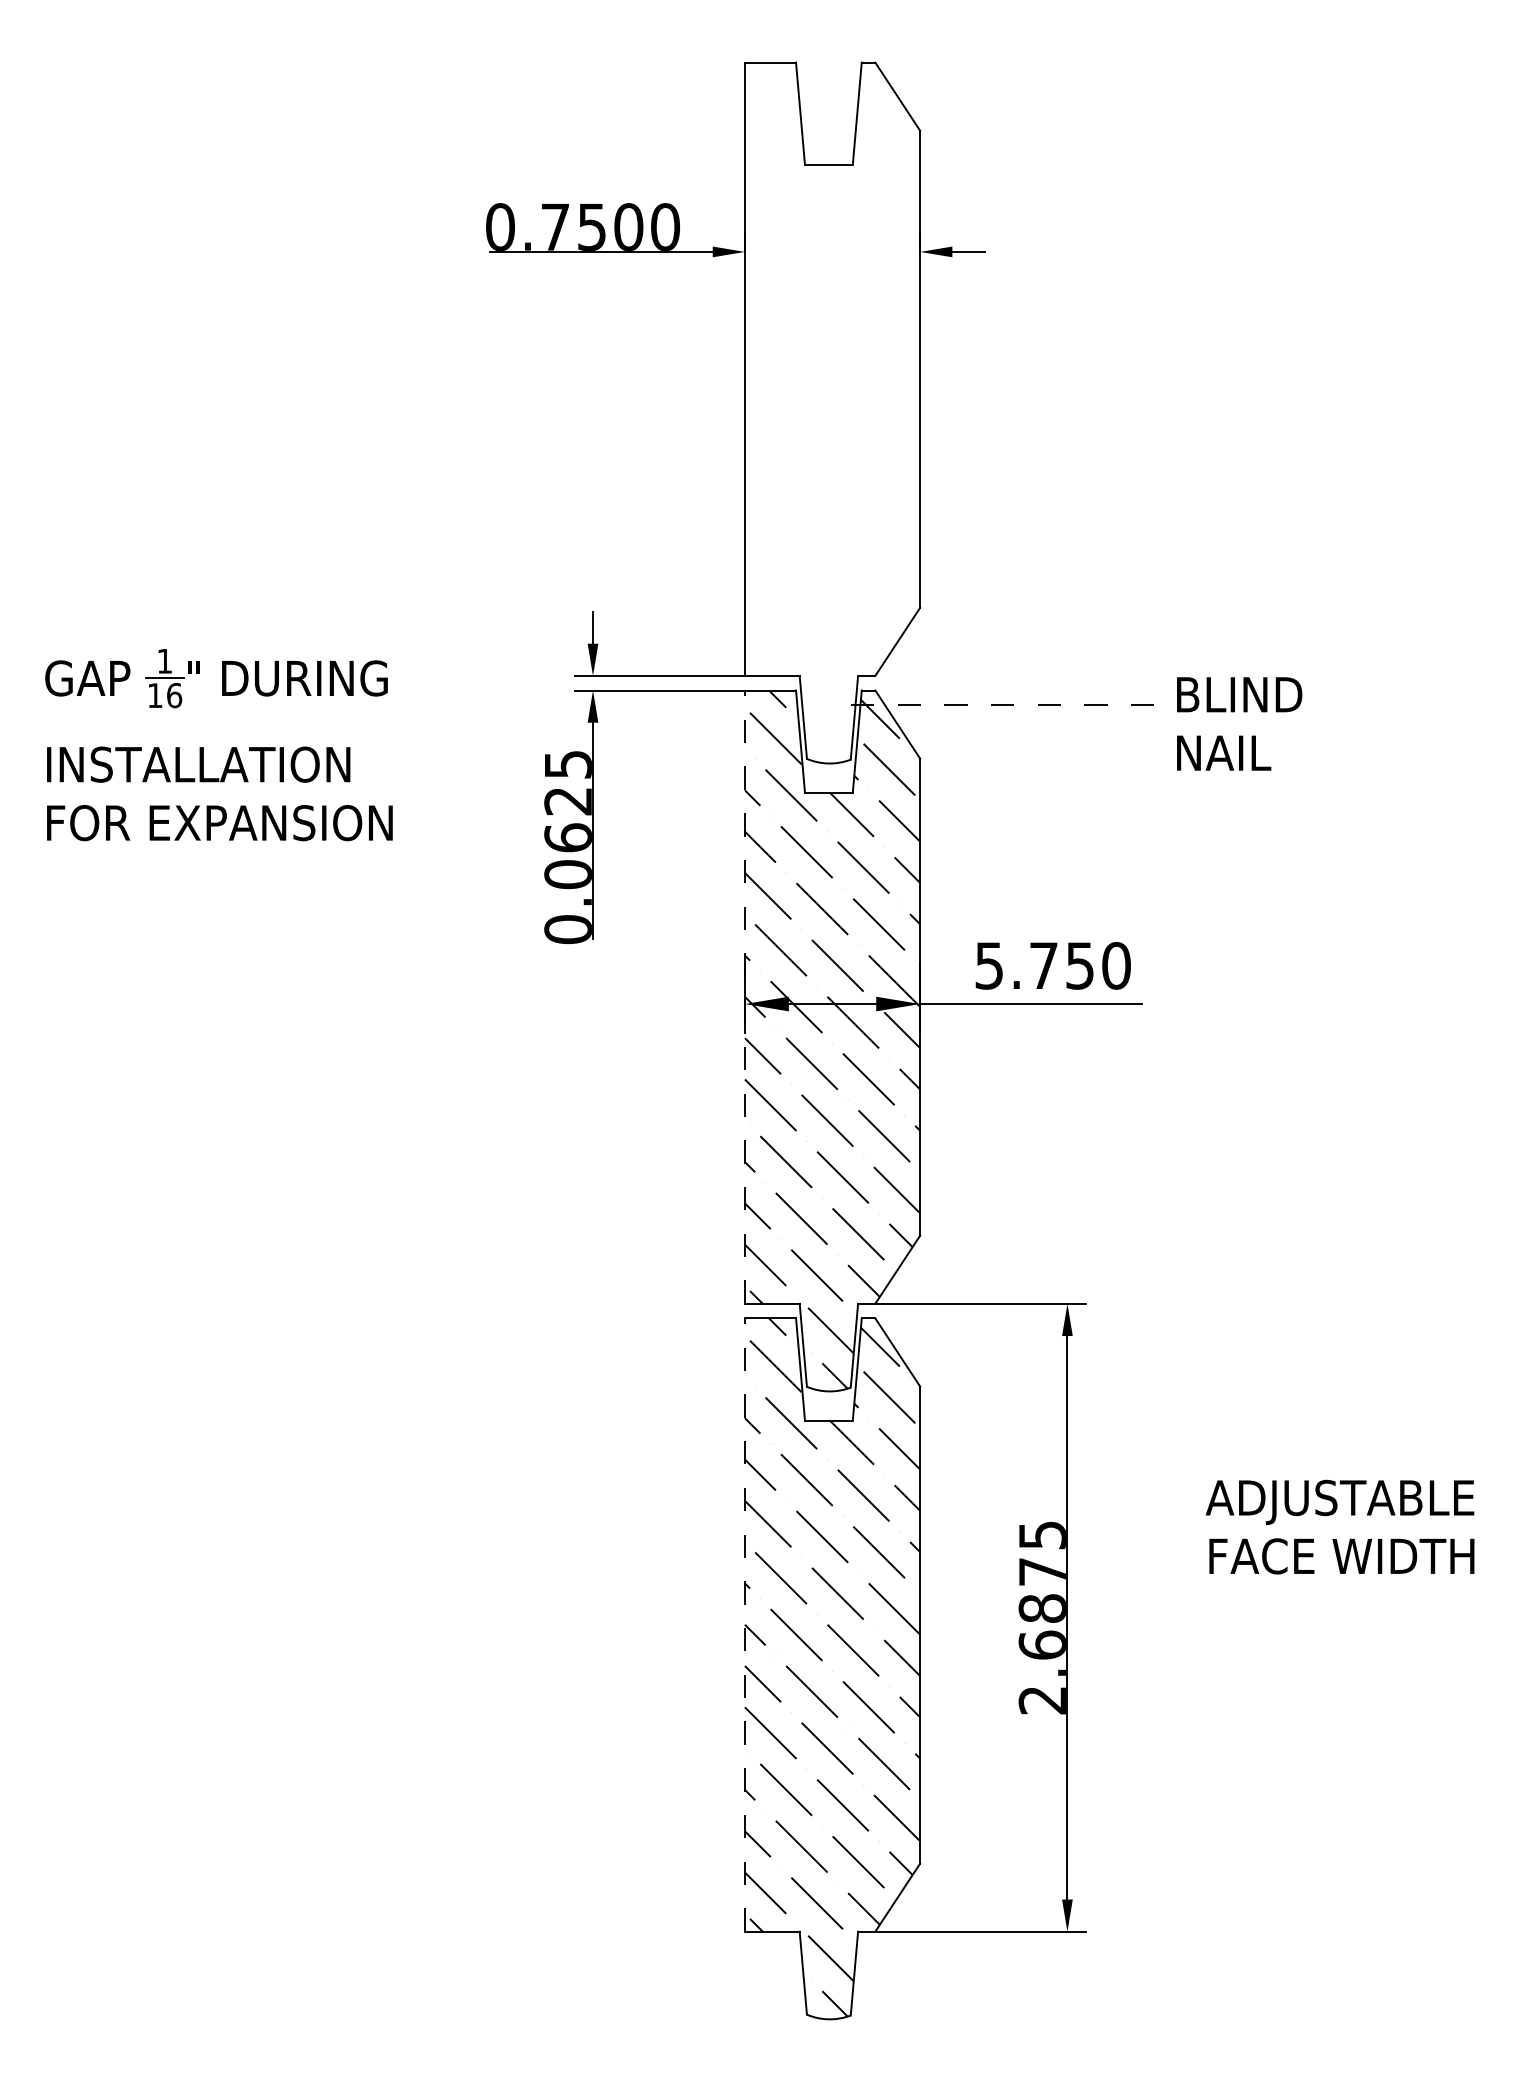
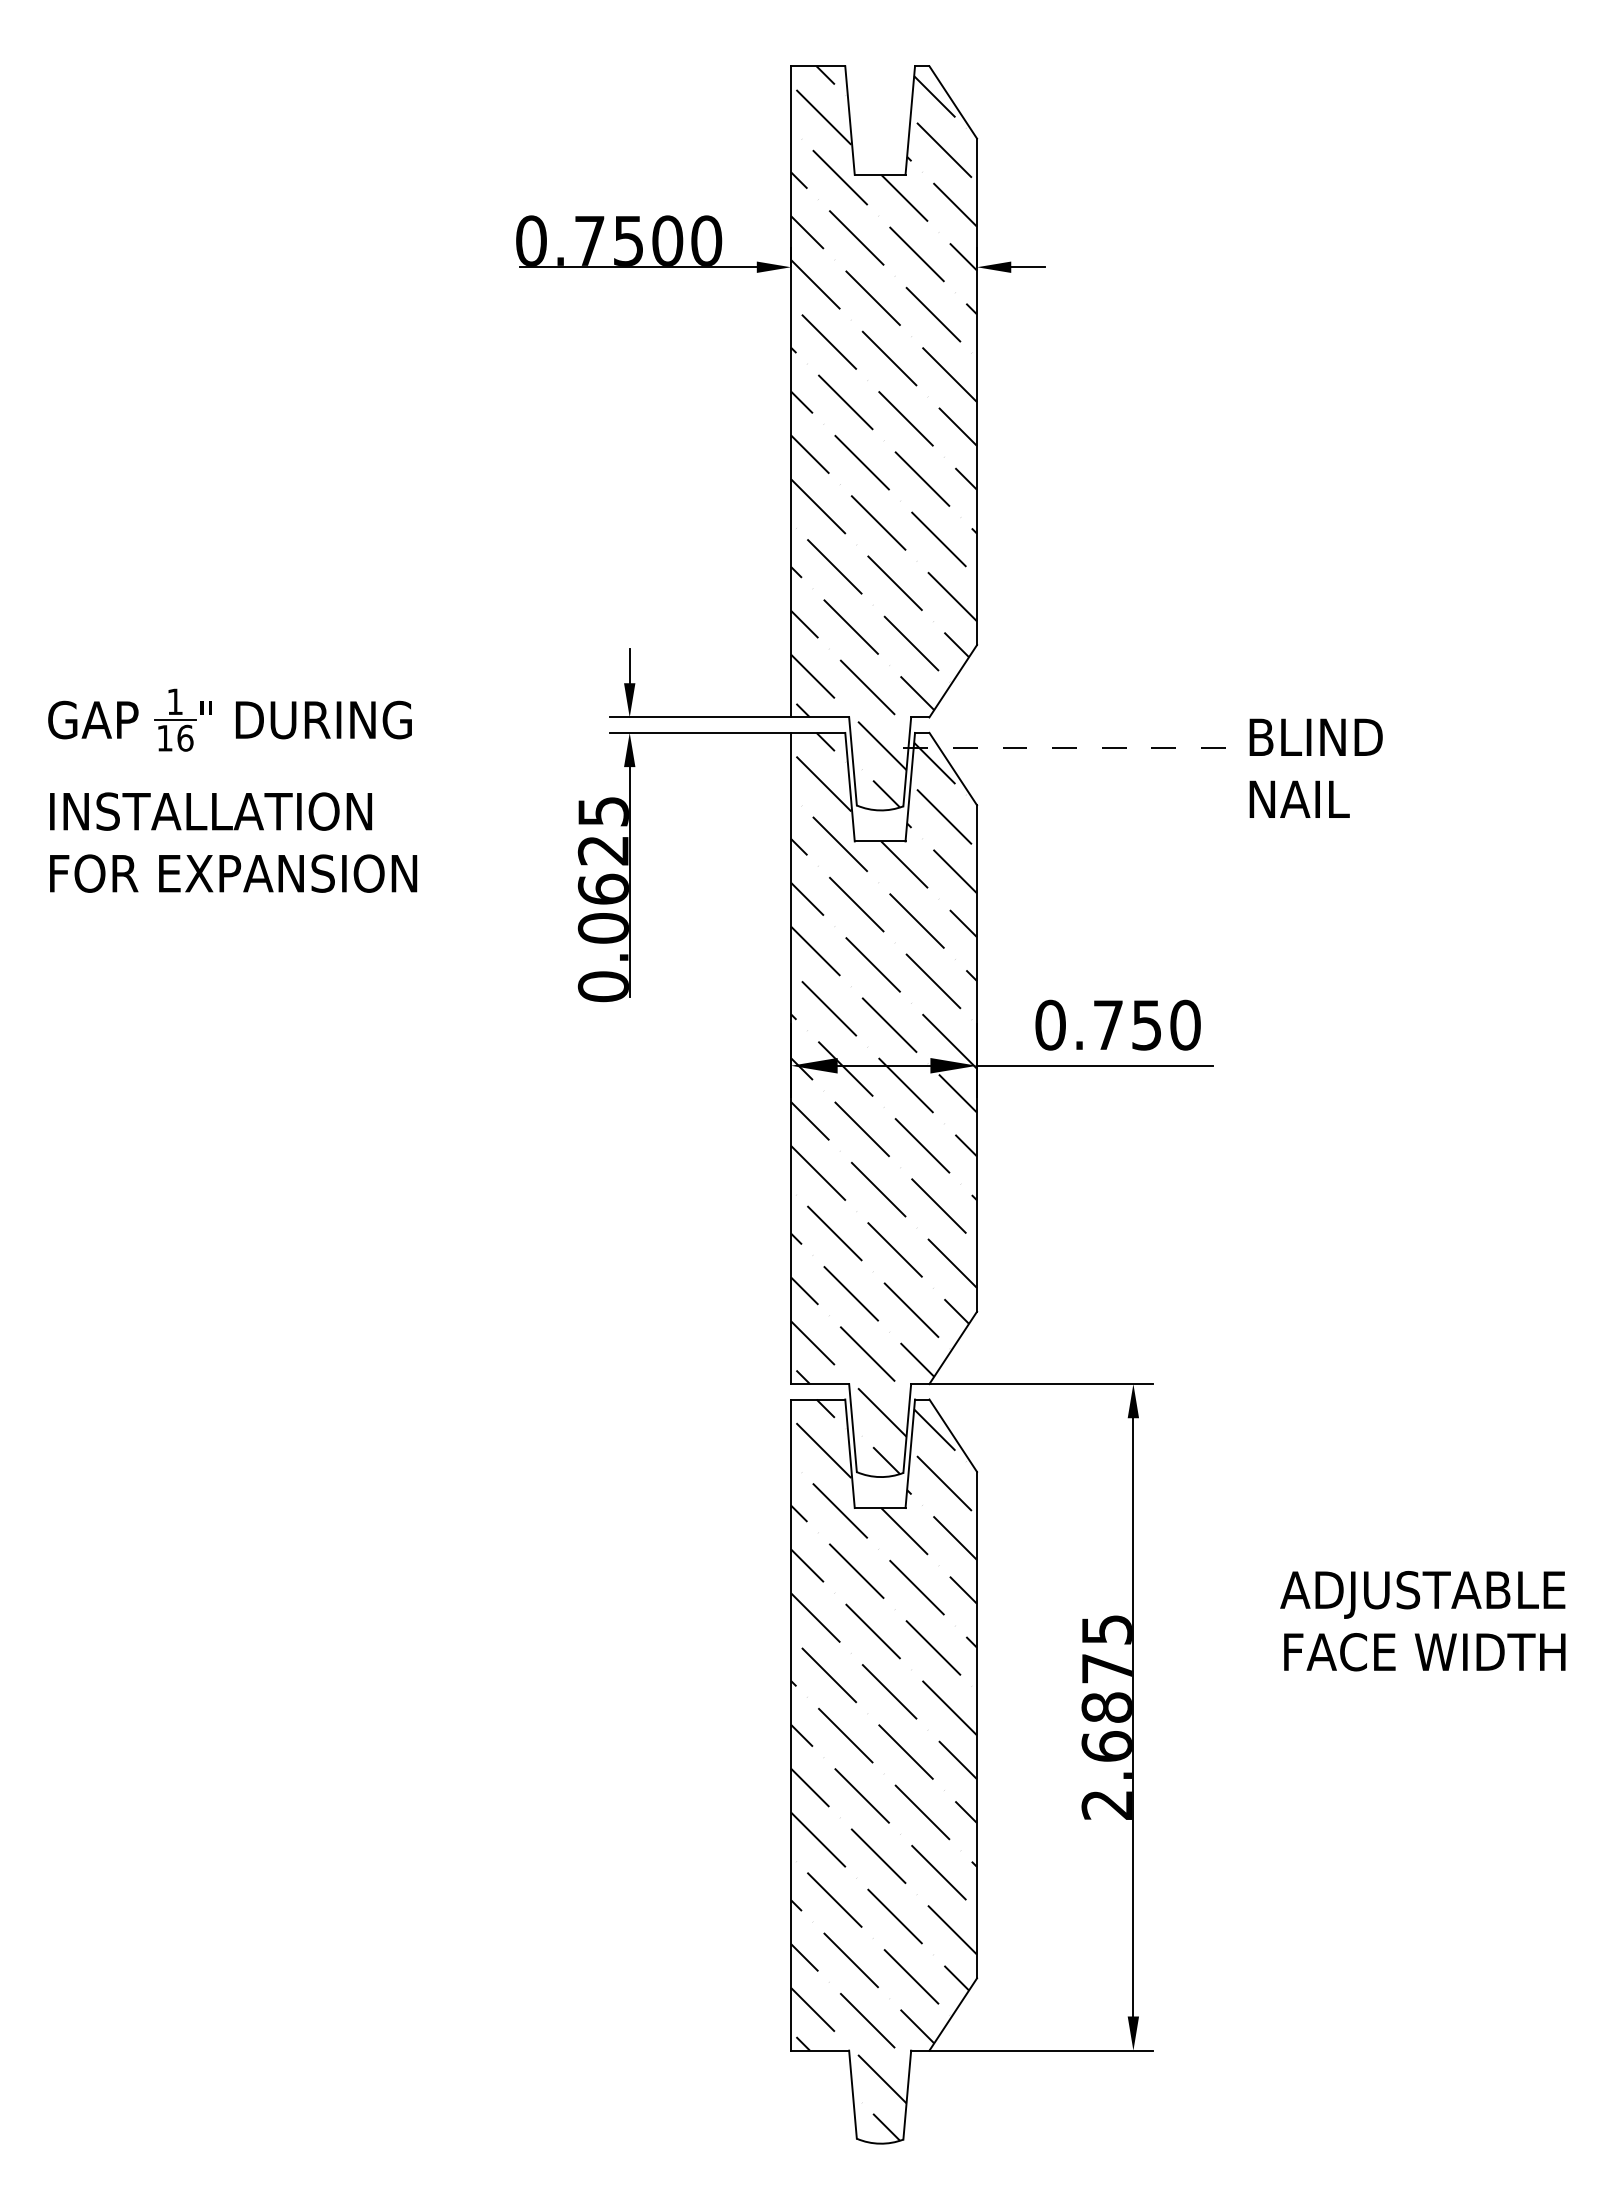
hatch: (832, 411) -> (884, 436), added
text: (989, 965) -> (1050, 1024), 5.750 -> 0.750
line: (745, 997) -> (791, 1058), dashed -> solid
line: (745, 1625) -> (791, 1725), dashed -> solid

